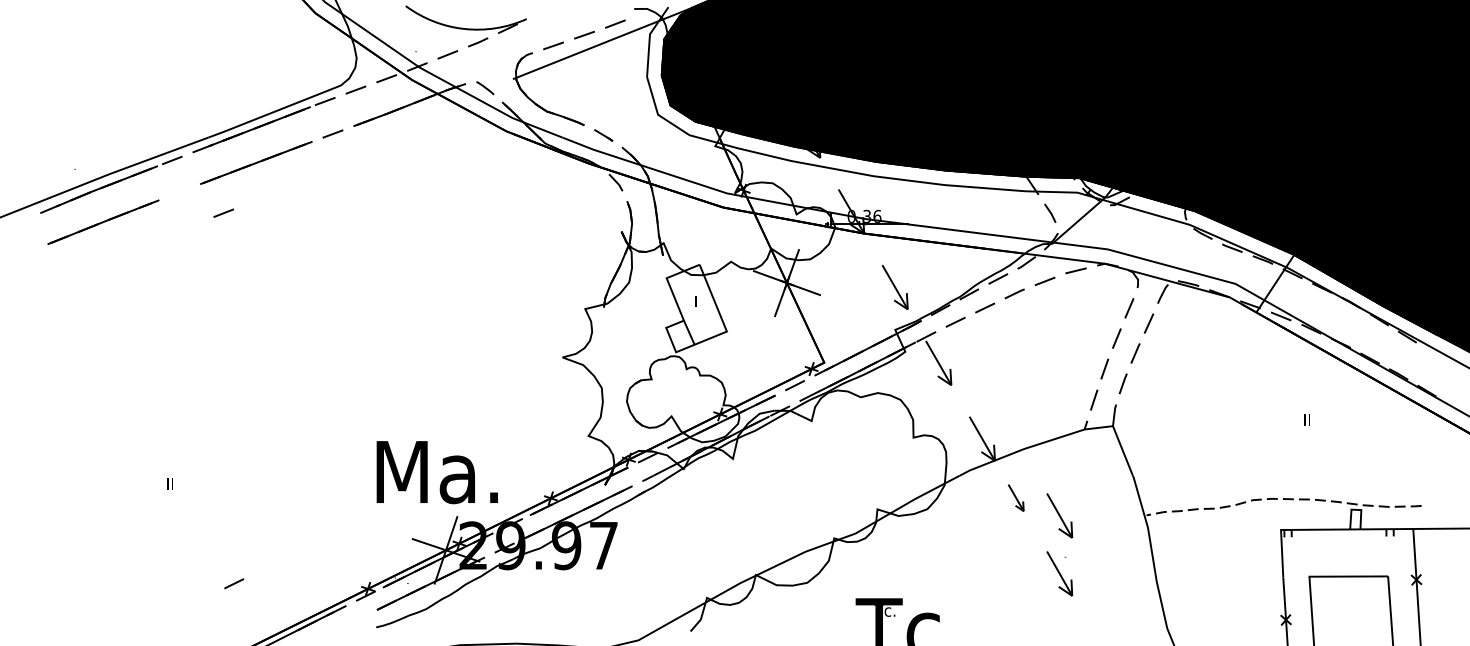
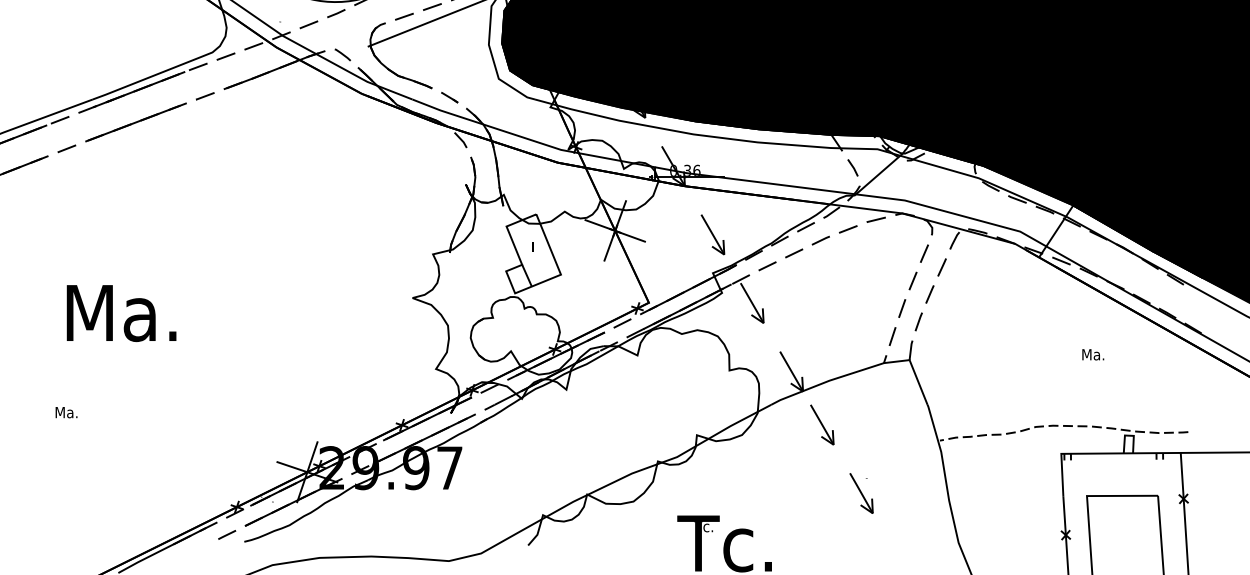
line: (223, 212) -> (66, 148), moved
text: (1316, 420) -> (1093, 354), II -> Ma.
text: (436, 472) -> (120, 313), moved
text: (179, 484) -> (66, 412), II -> Ma.
part: (1015, 497) -> (821, 424), size x1.67
part: (1059, 515) -> (861, 440), removed
line: (234, 583) -> (227, 534), moved

